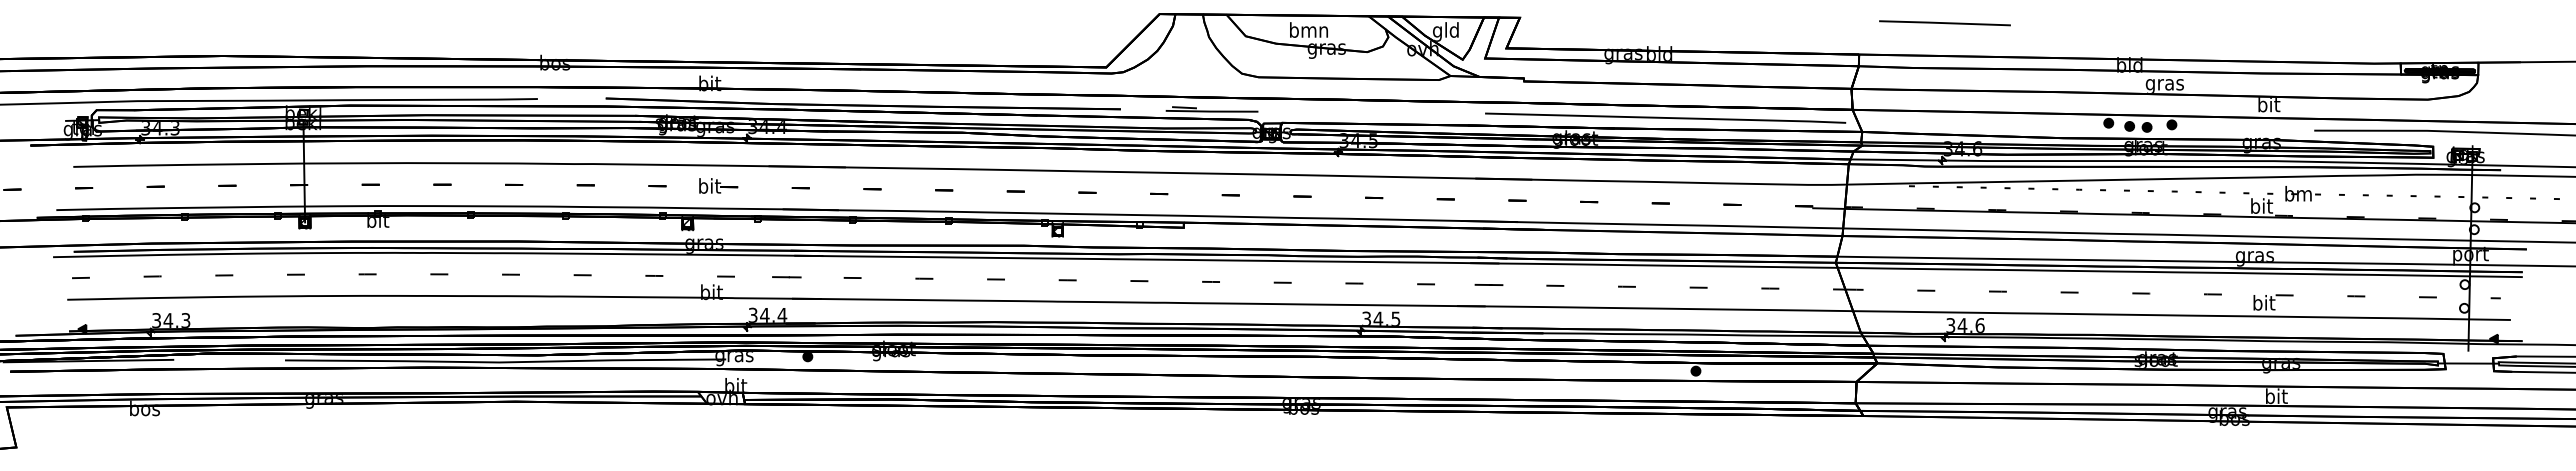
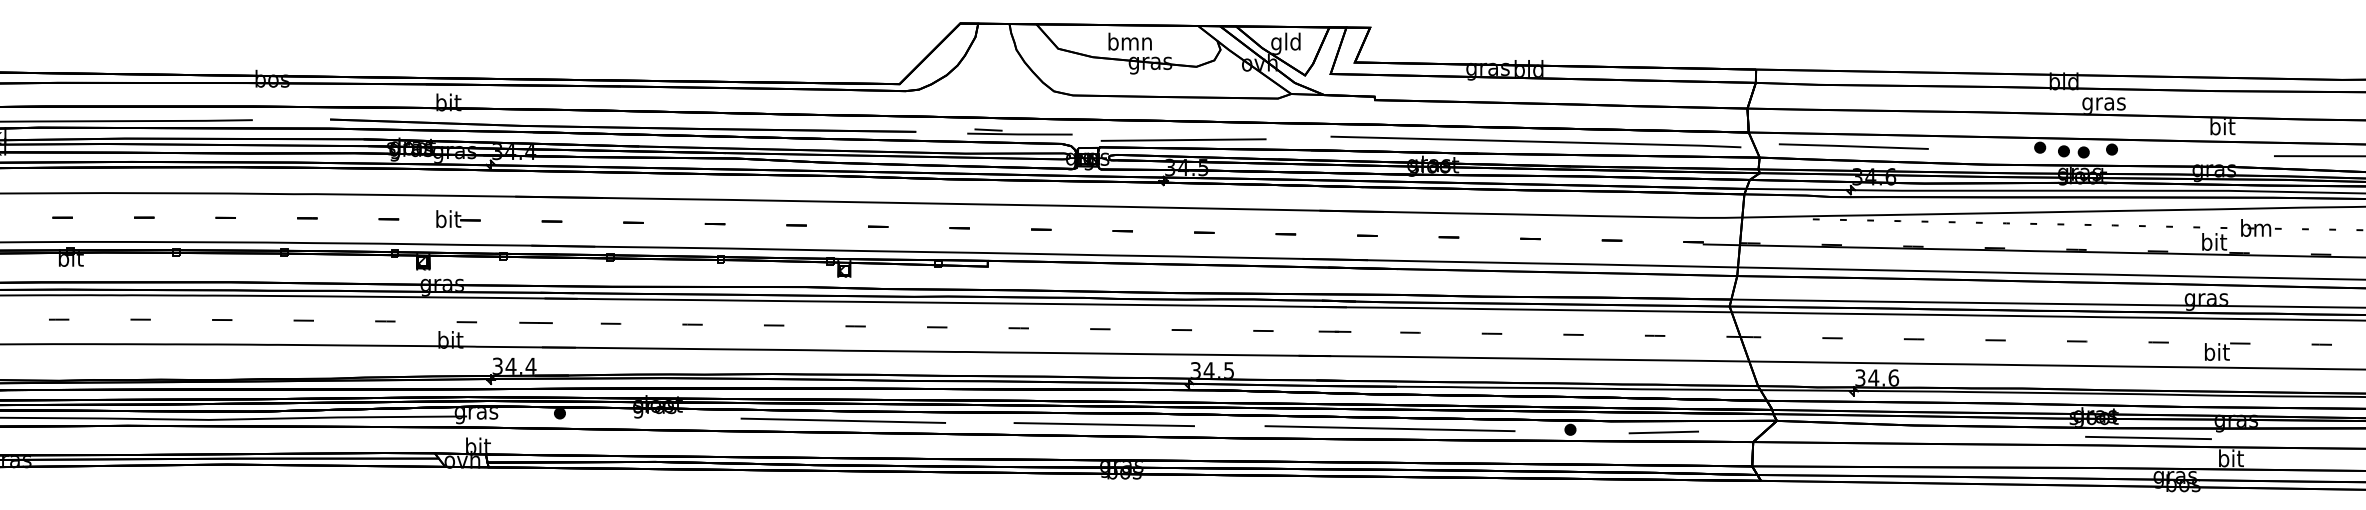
line: (1944, 23) -> (1853, 146), moved
line: (1355, 116) -> (1183, 140), added
line: (1056, 363) -> (842, 421), added
line: (1286, 366) -> (1104, 424), added
line: (1536, 369) -> (1389, 427), added
line: (1777, 373) -> (1663, 432), added
line: (2203, 378) -> (2147, 438), added

